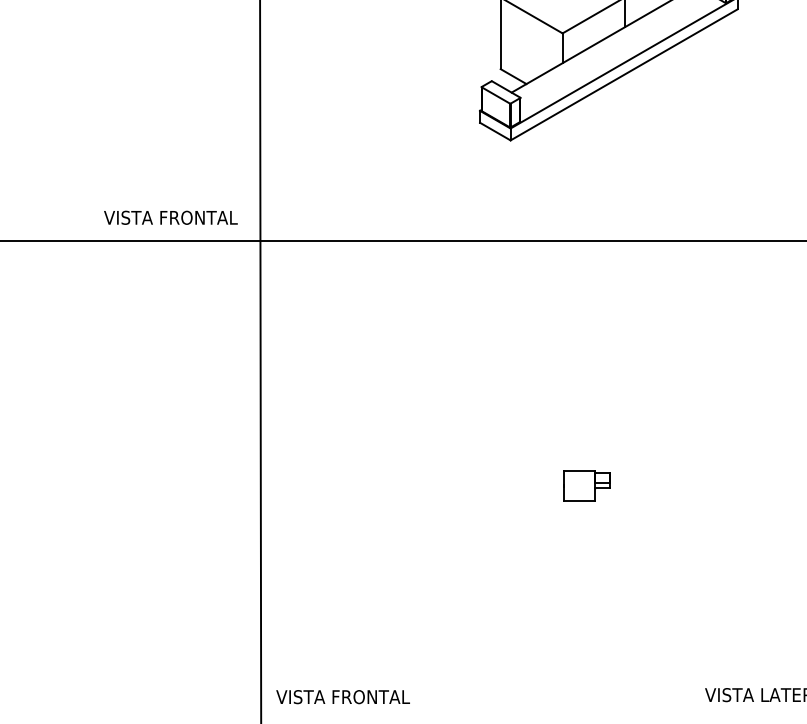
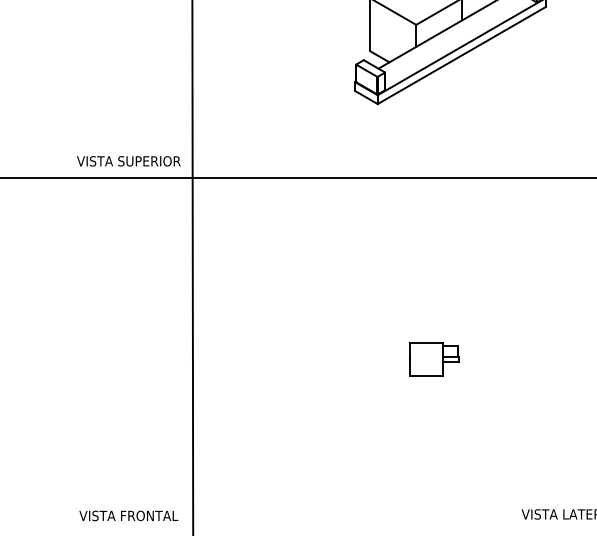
text: (202, 218) -> (149, 161), VISTA FRONTAL -> VISTA SUPERIOR
part: (587, 485) -> (434, 359), size x1.43
text: (342, 696) -> (128, 515), moved

